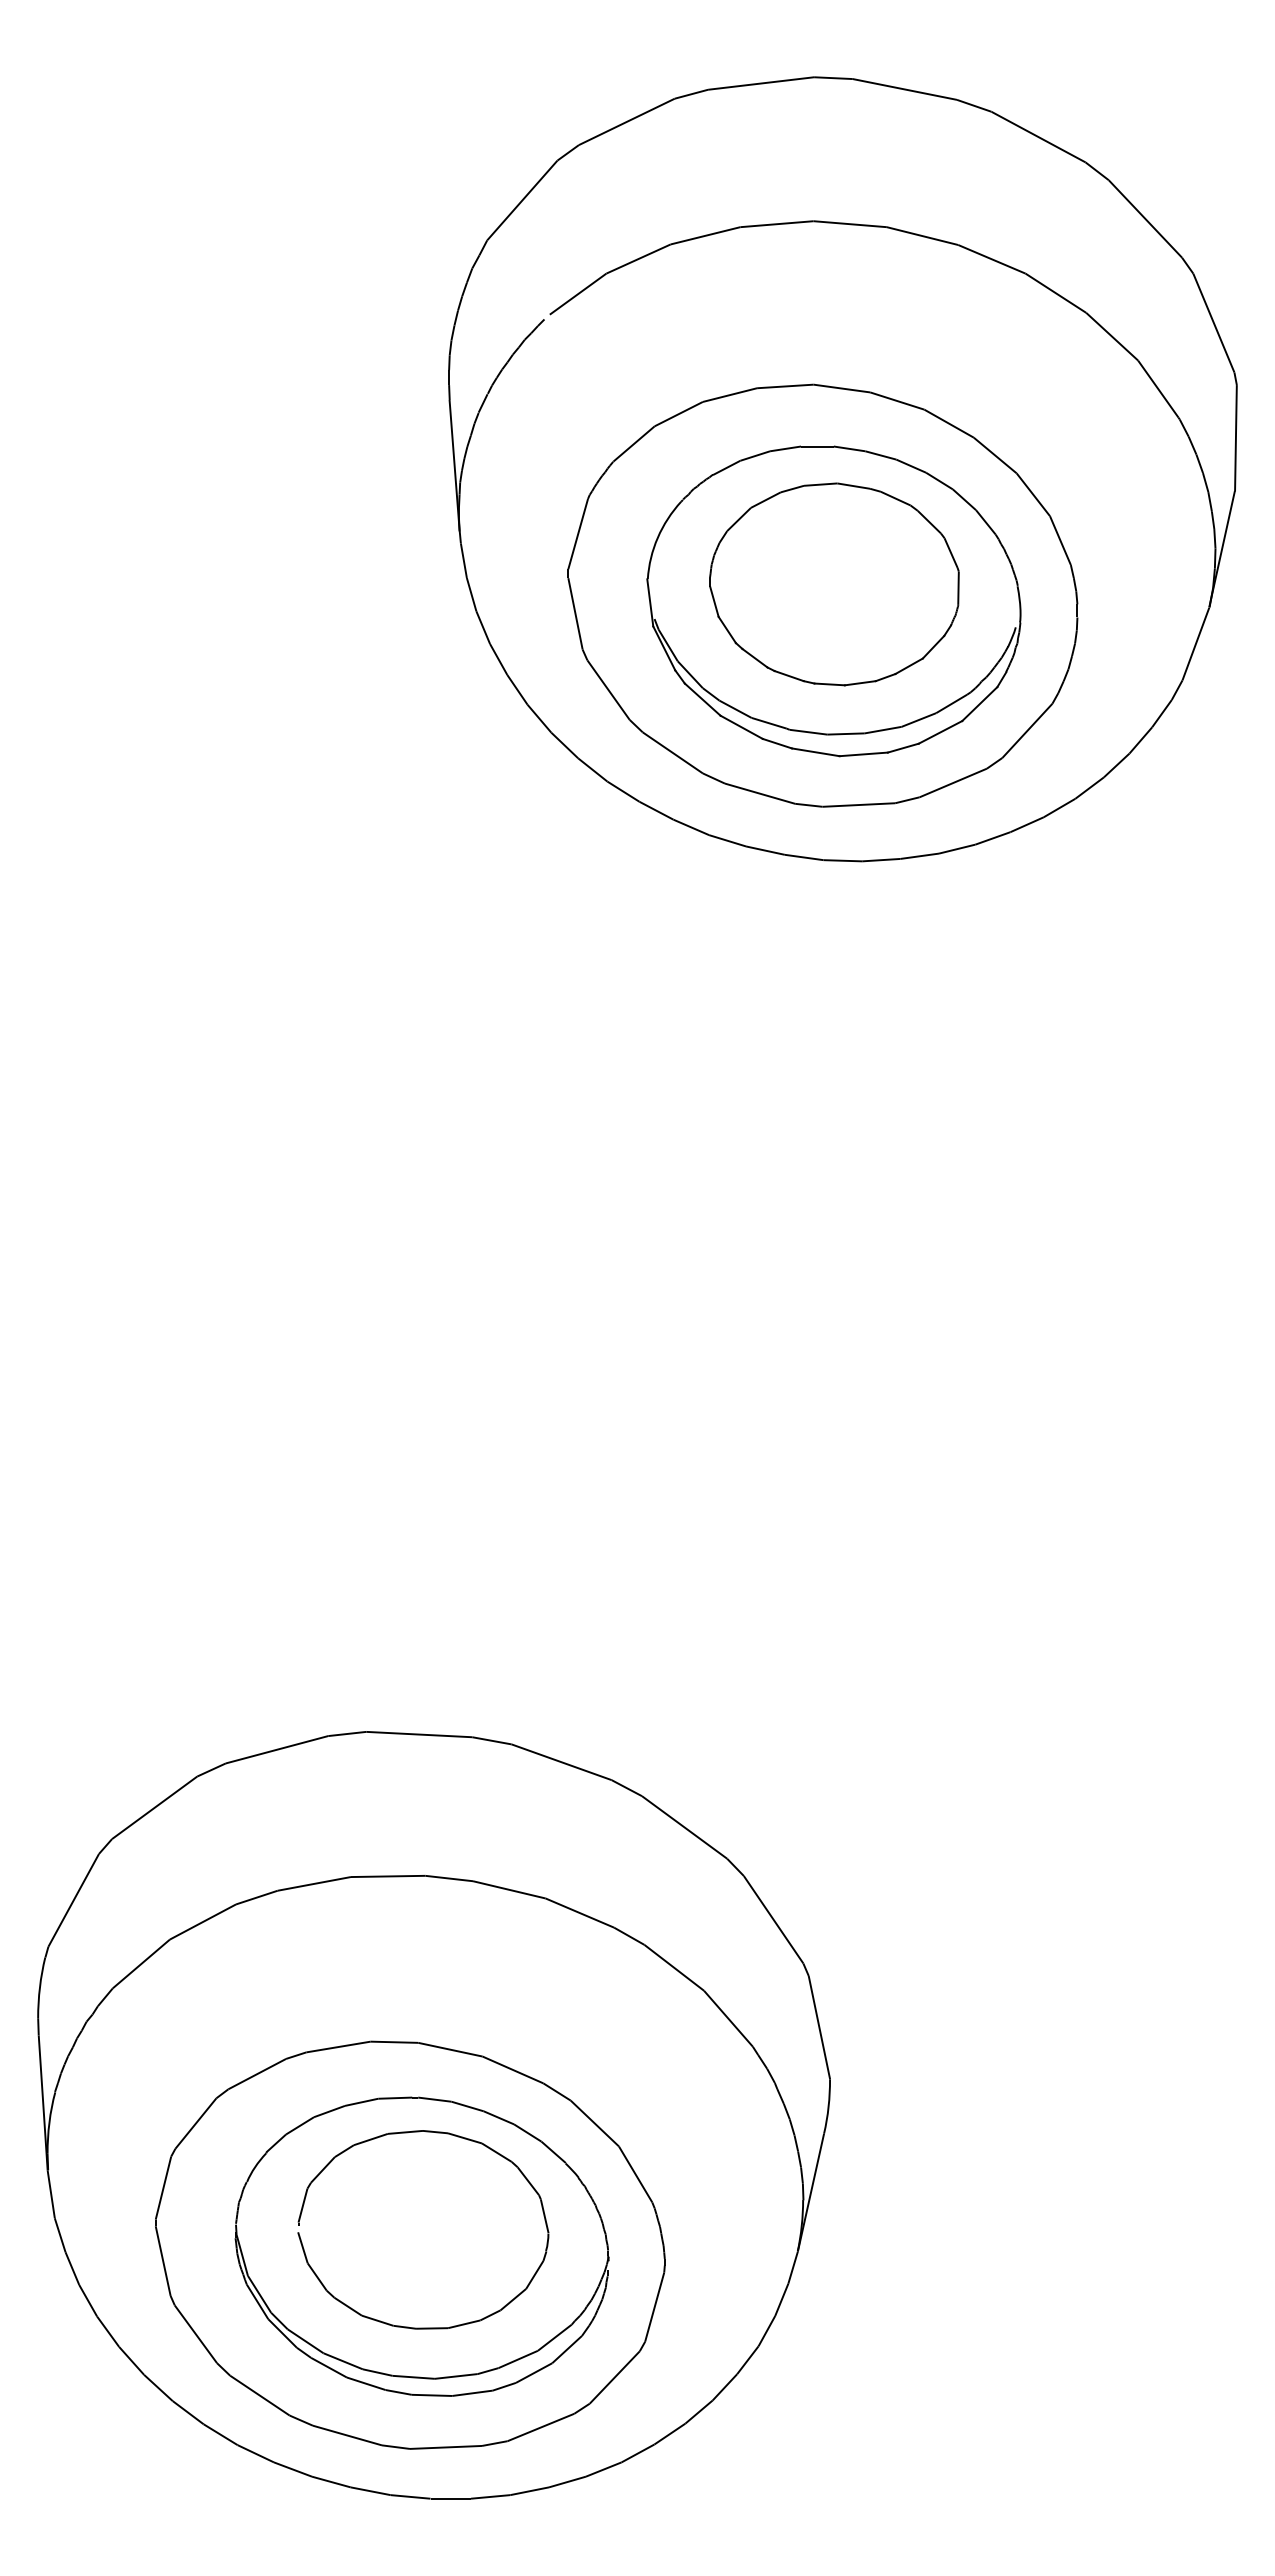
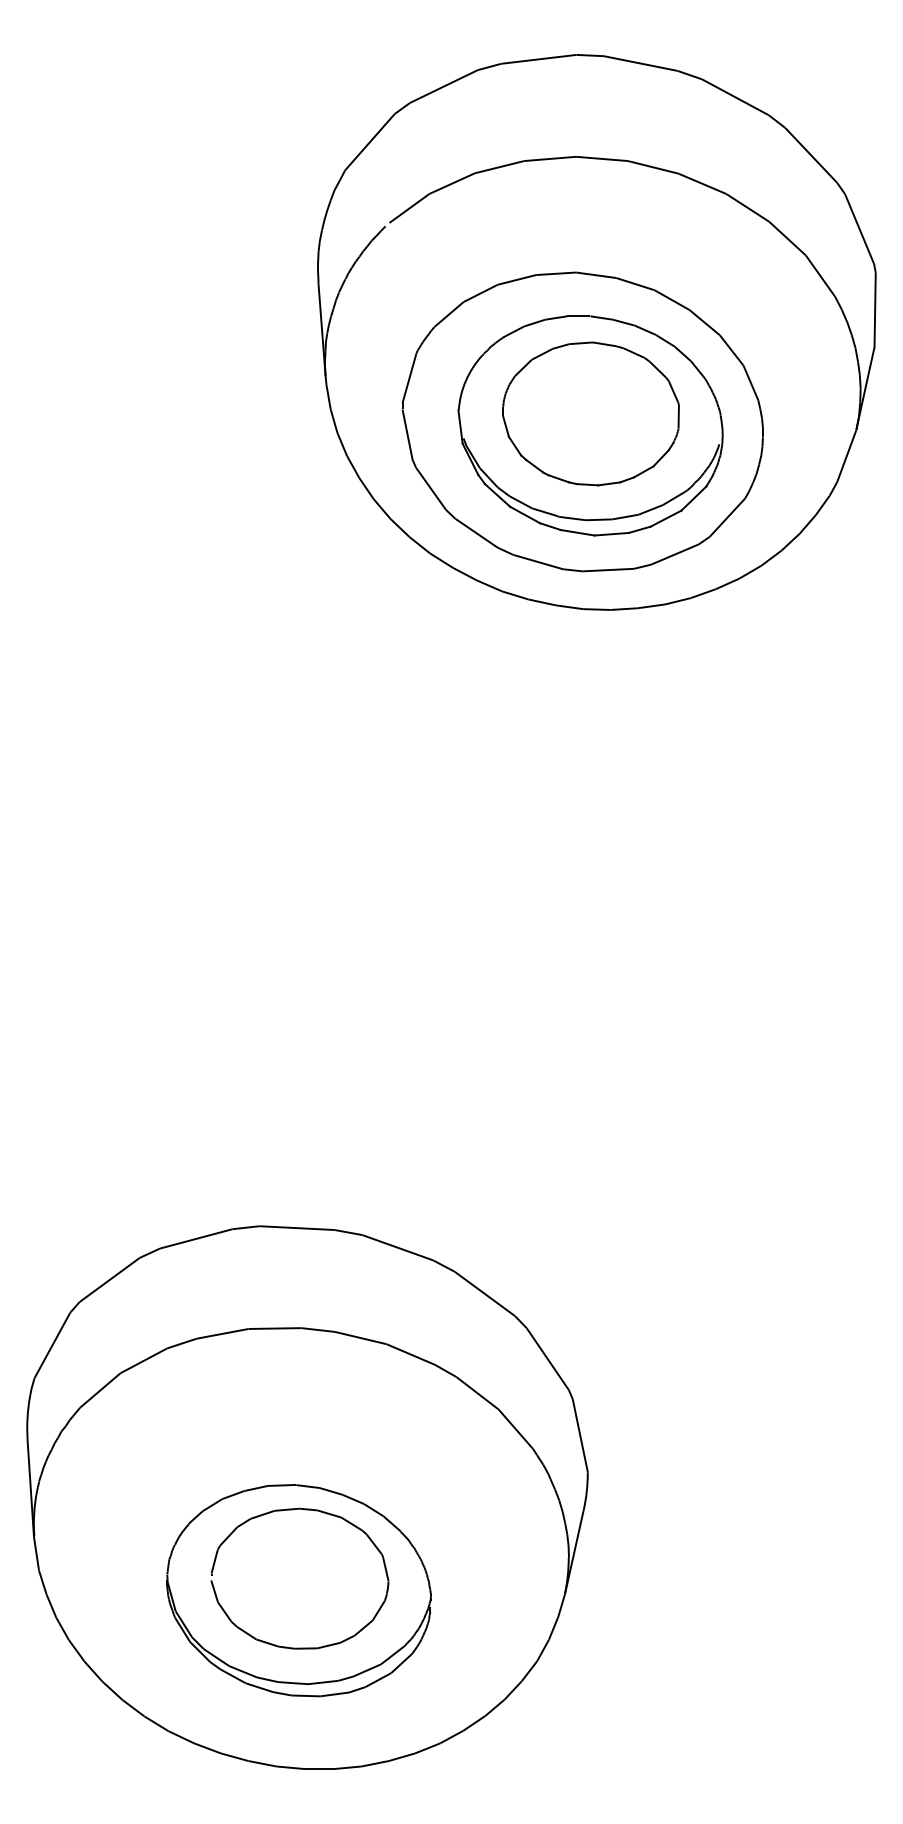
part: (410, 2244) -> (290, 1589), removed

